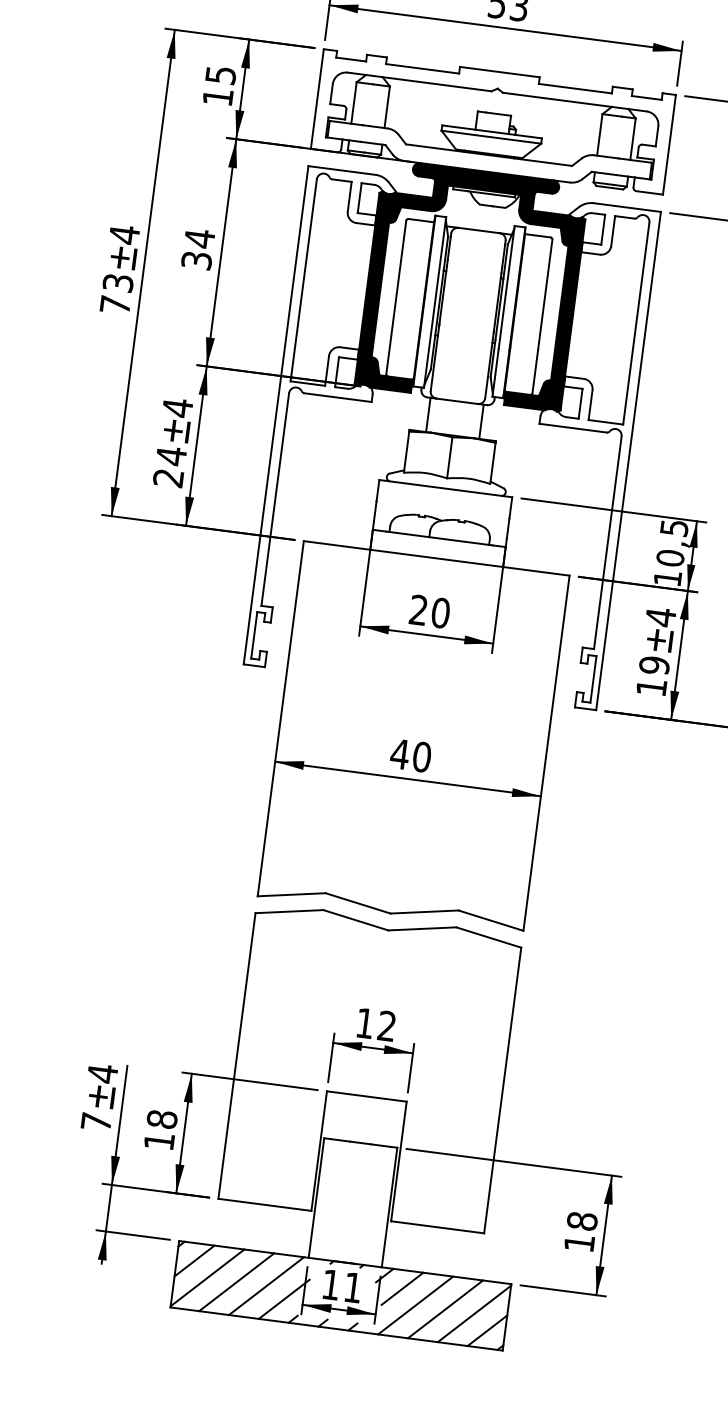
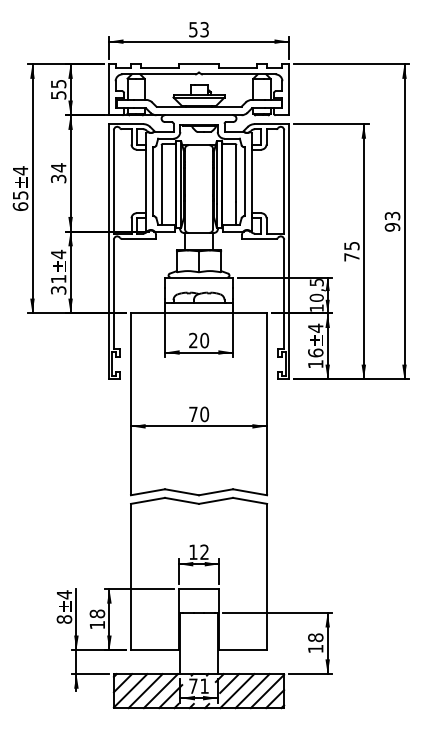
text: (217, 97) -> (58, 95), 15 -> 55
fill: (471, 285) -> (198, 173), removed
text: (116, 292) -> (20, 200), 73 -> 65
text: (169, 466) -> (58, 284), 24 -> 31
text: (654, 664) -> (315, 352), 19 -> 16
text: (398, 752) -> (192, 413), 40 -> 70
text: (96, 1121) -> (64, 619), 7 -> 8
text: (331, 1283) -> (193, 685), 11 -> 71

